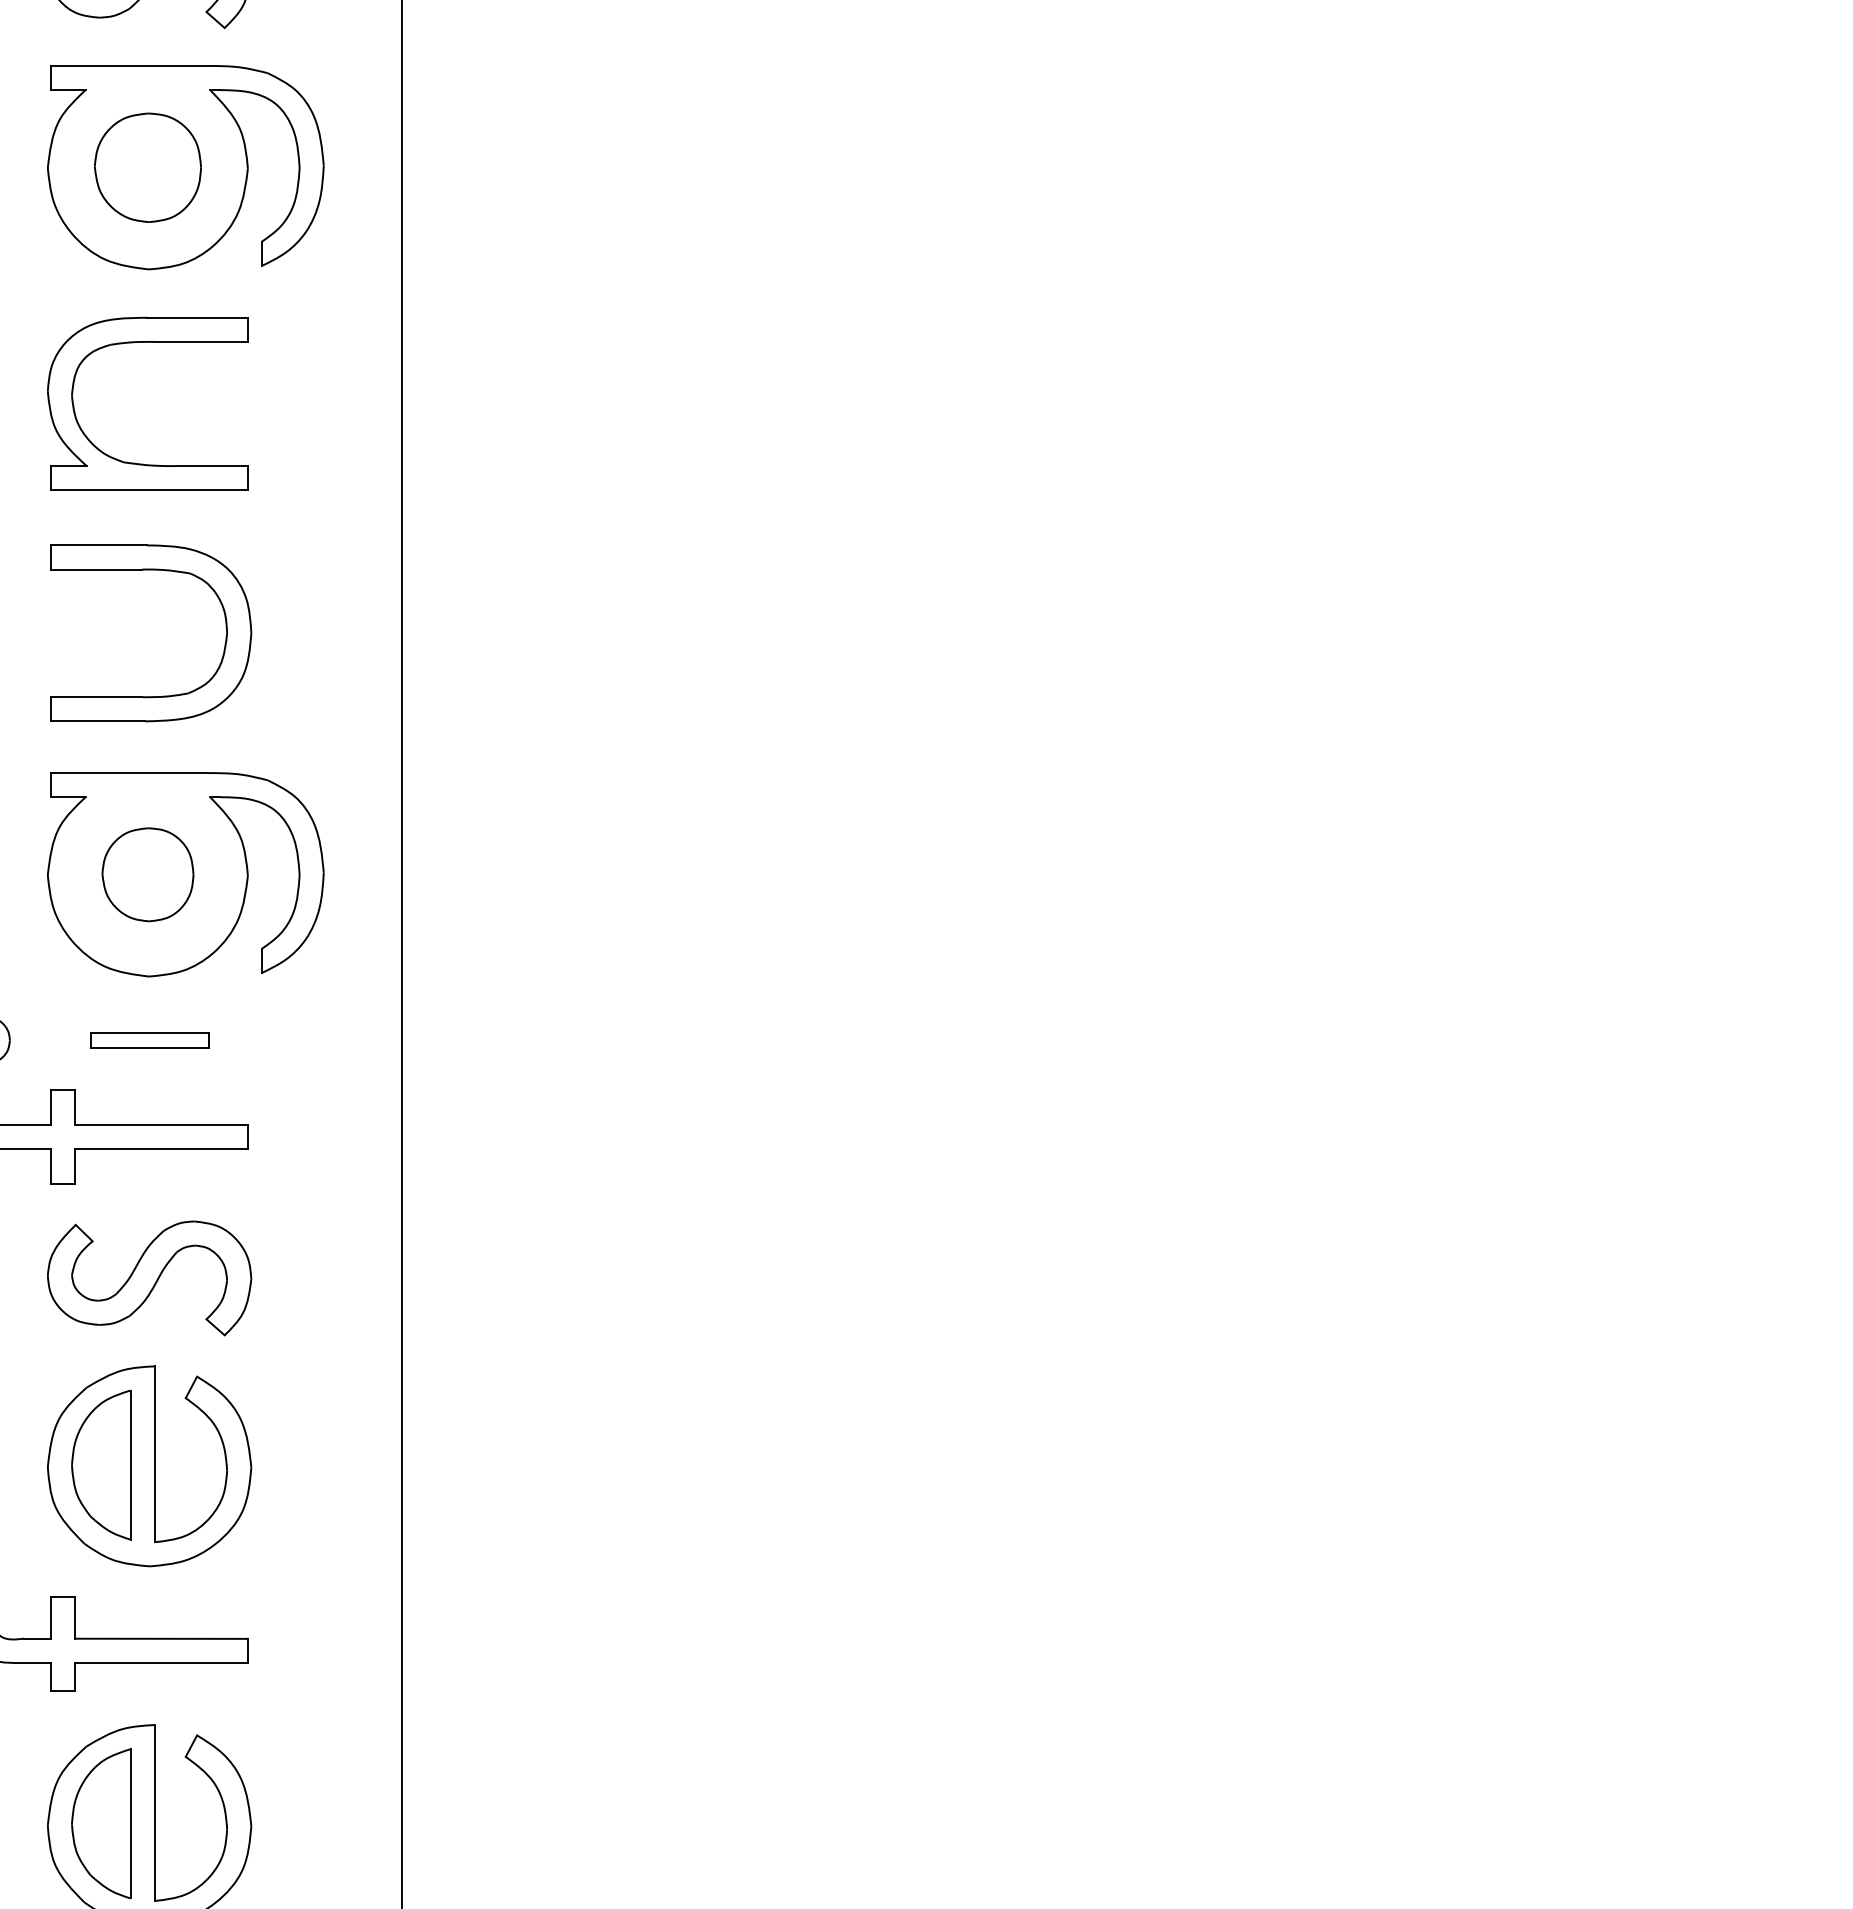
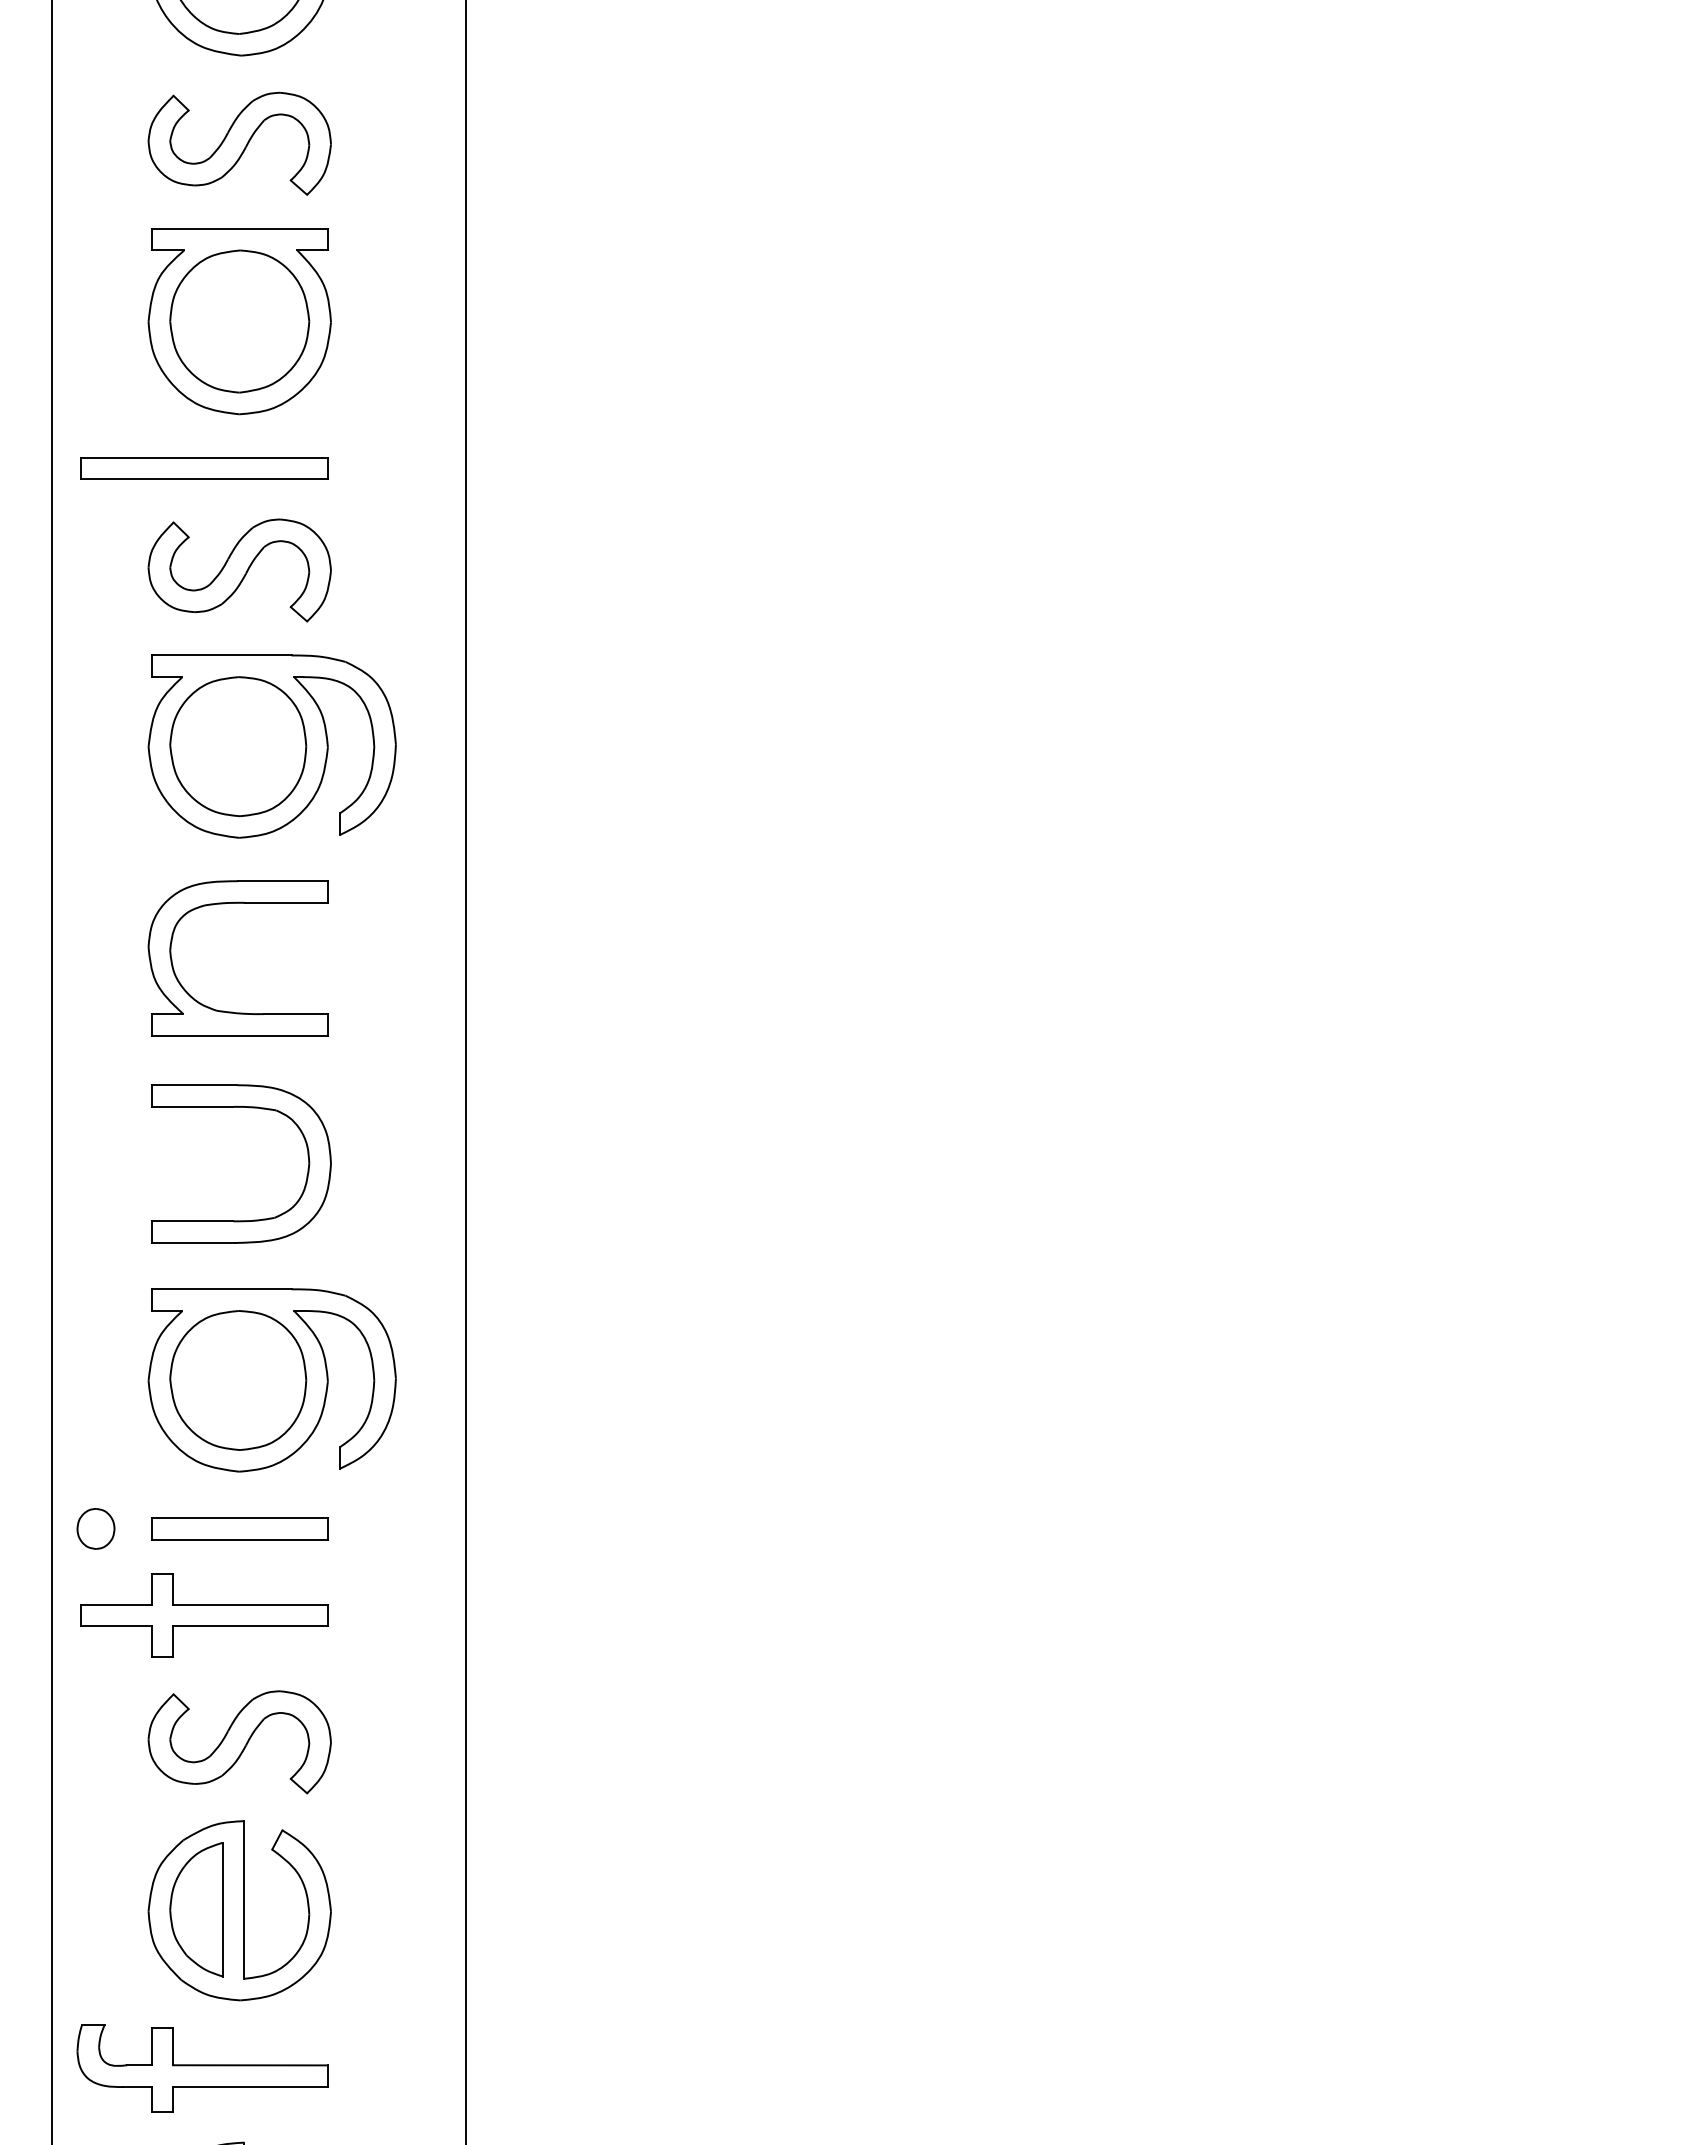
part: (148, 167) -> (238, 746), size x1.43
part: (148, 874) -> (238, 1380), size x1.67
part: (149, 1039) -> (239, 1528), size x1.67

